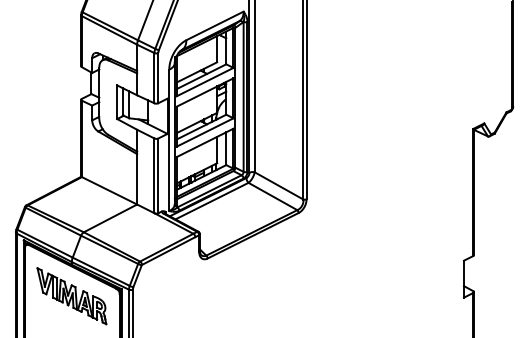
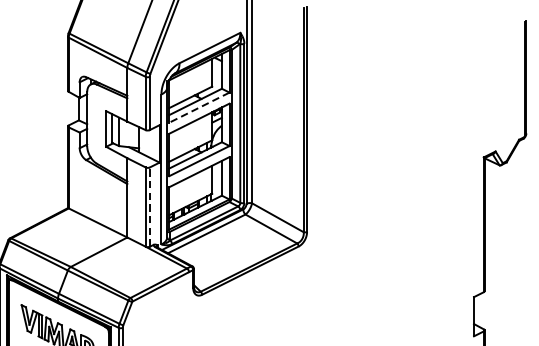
line: (205, 82) -> (199, 108), solid -> dashed
line: (158, 175) -> (150, 206), solid -> dashed

